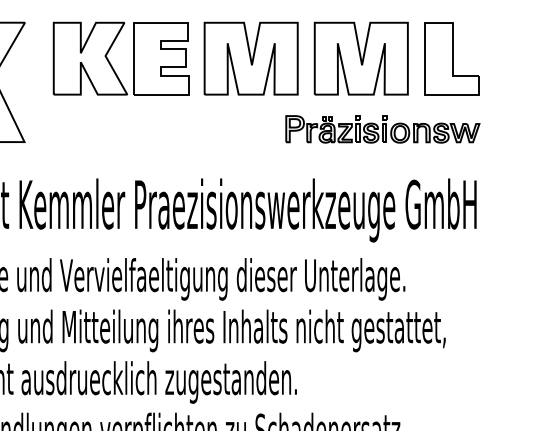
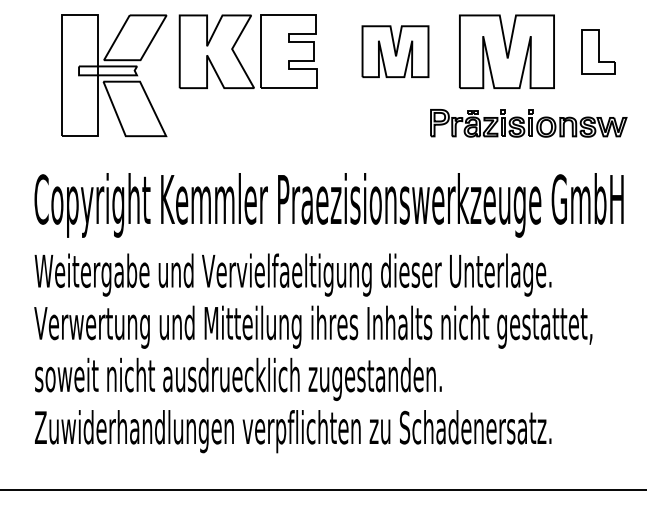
part: (251, 58) -> (395, 51), size x0.7
part: (451, 58) -> (598, 51), size x0.6
part: (110, 63) -> (237, 56), moved

